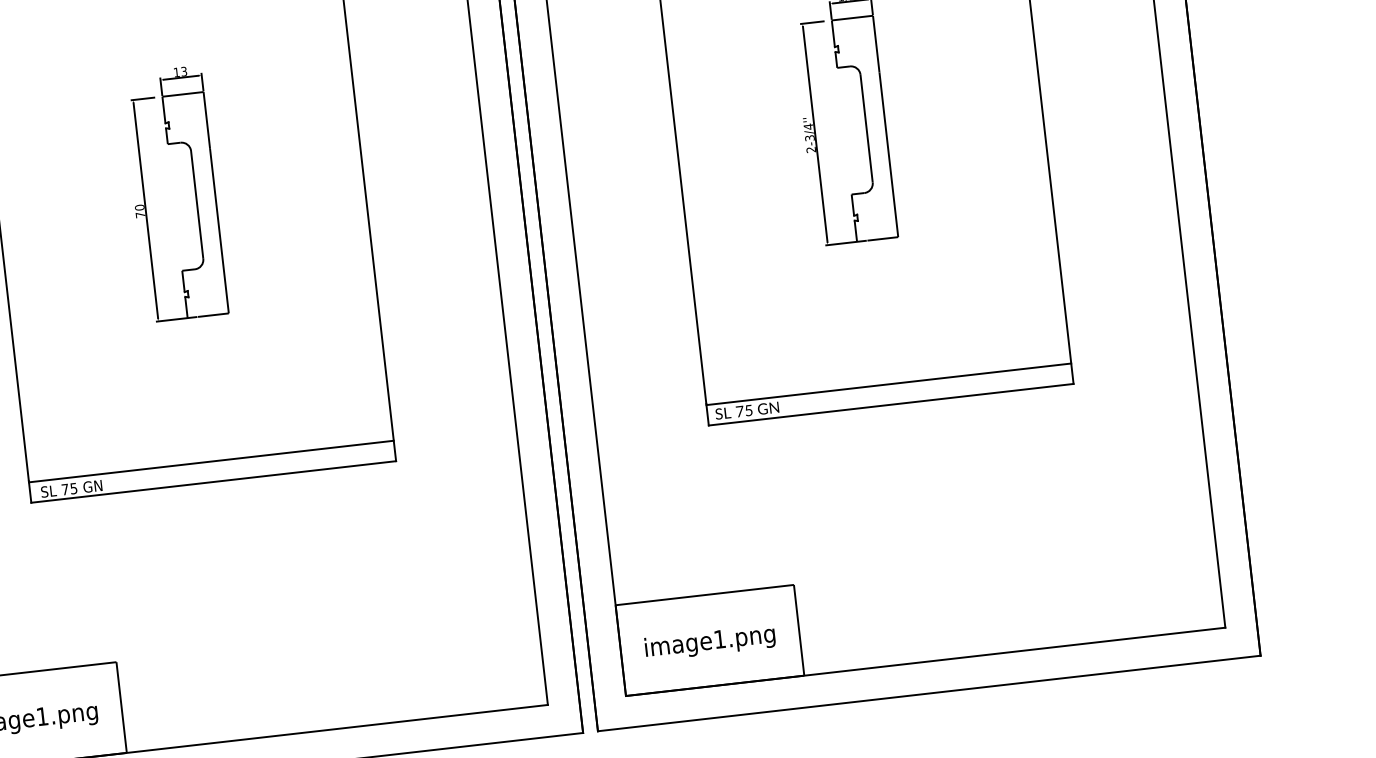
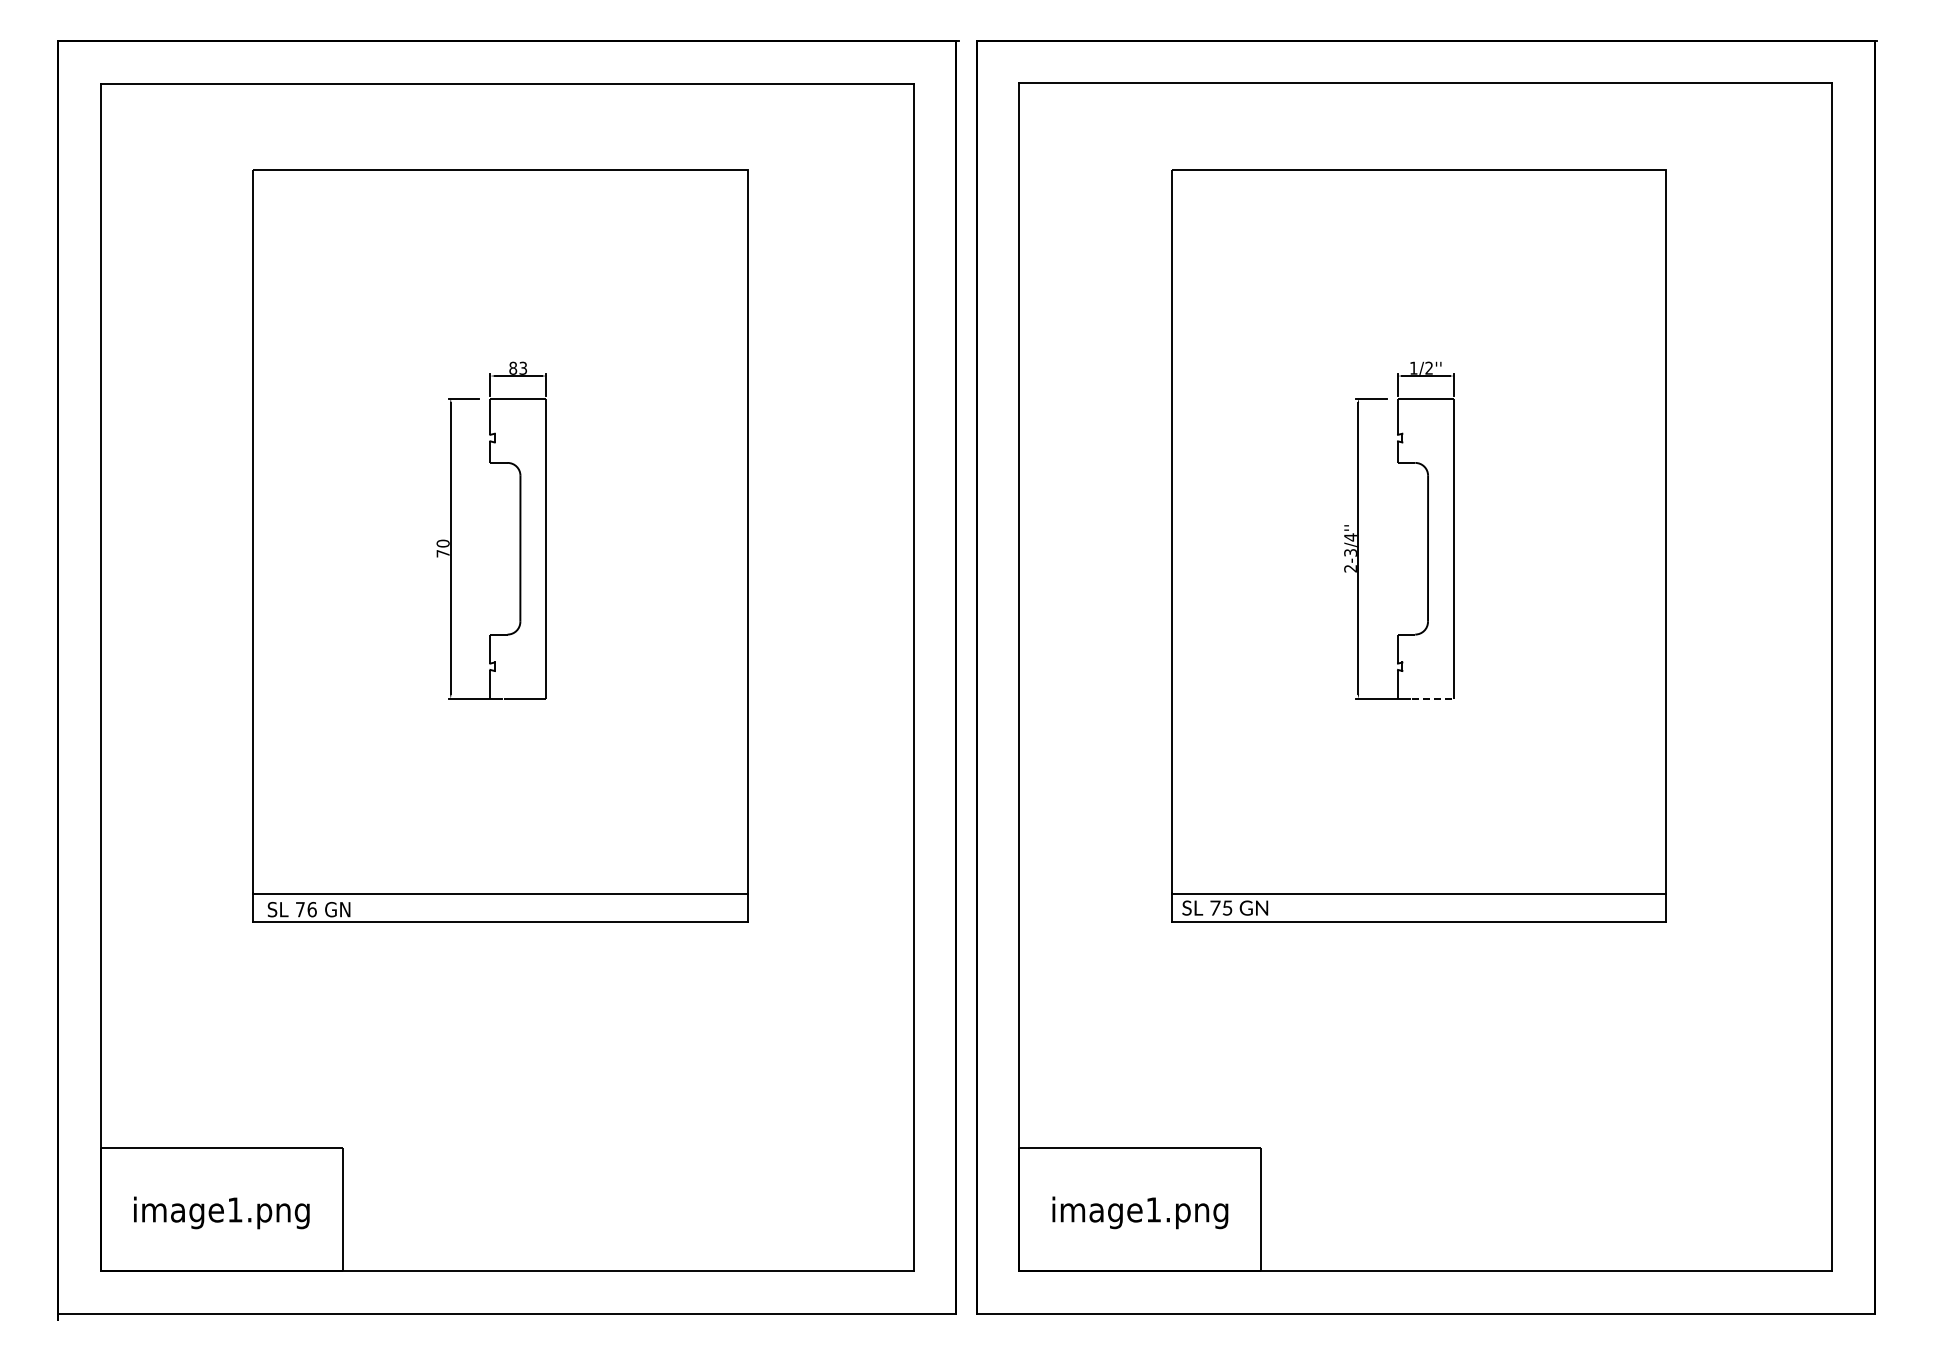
text: (176, 71) -> (513, 367), 13 -> 83
line: (882, 238) -> (1432, 698), solid -> dashed
text: (73, 488) -> (311, 909), 75 -> 76

